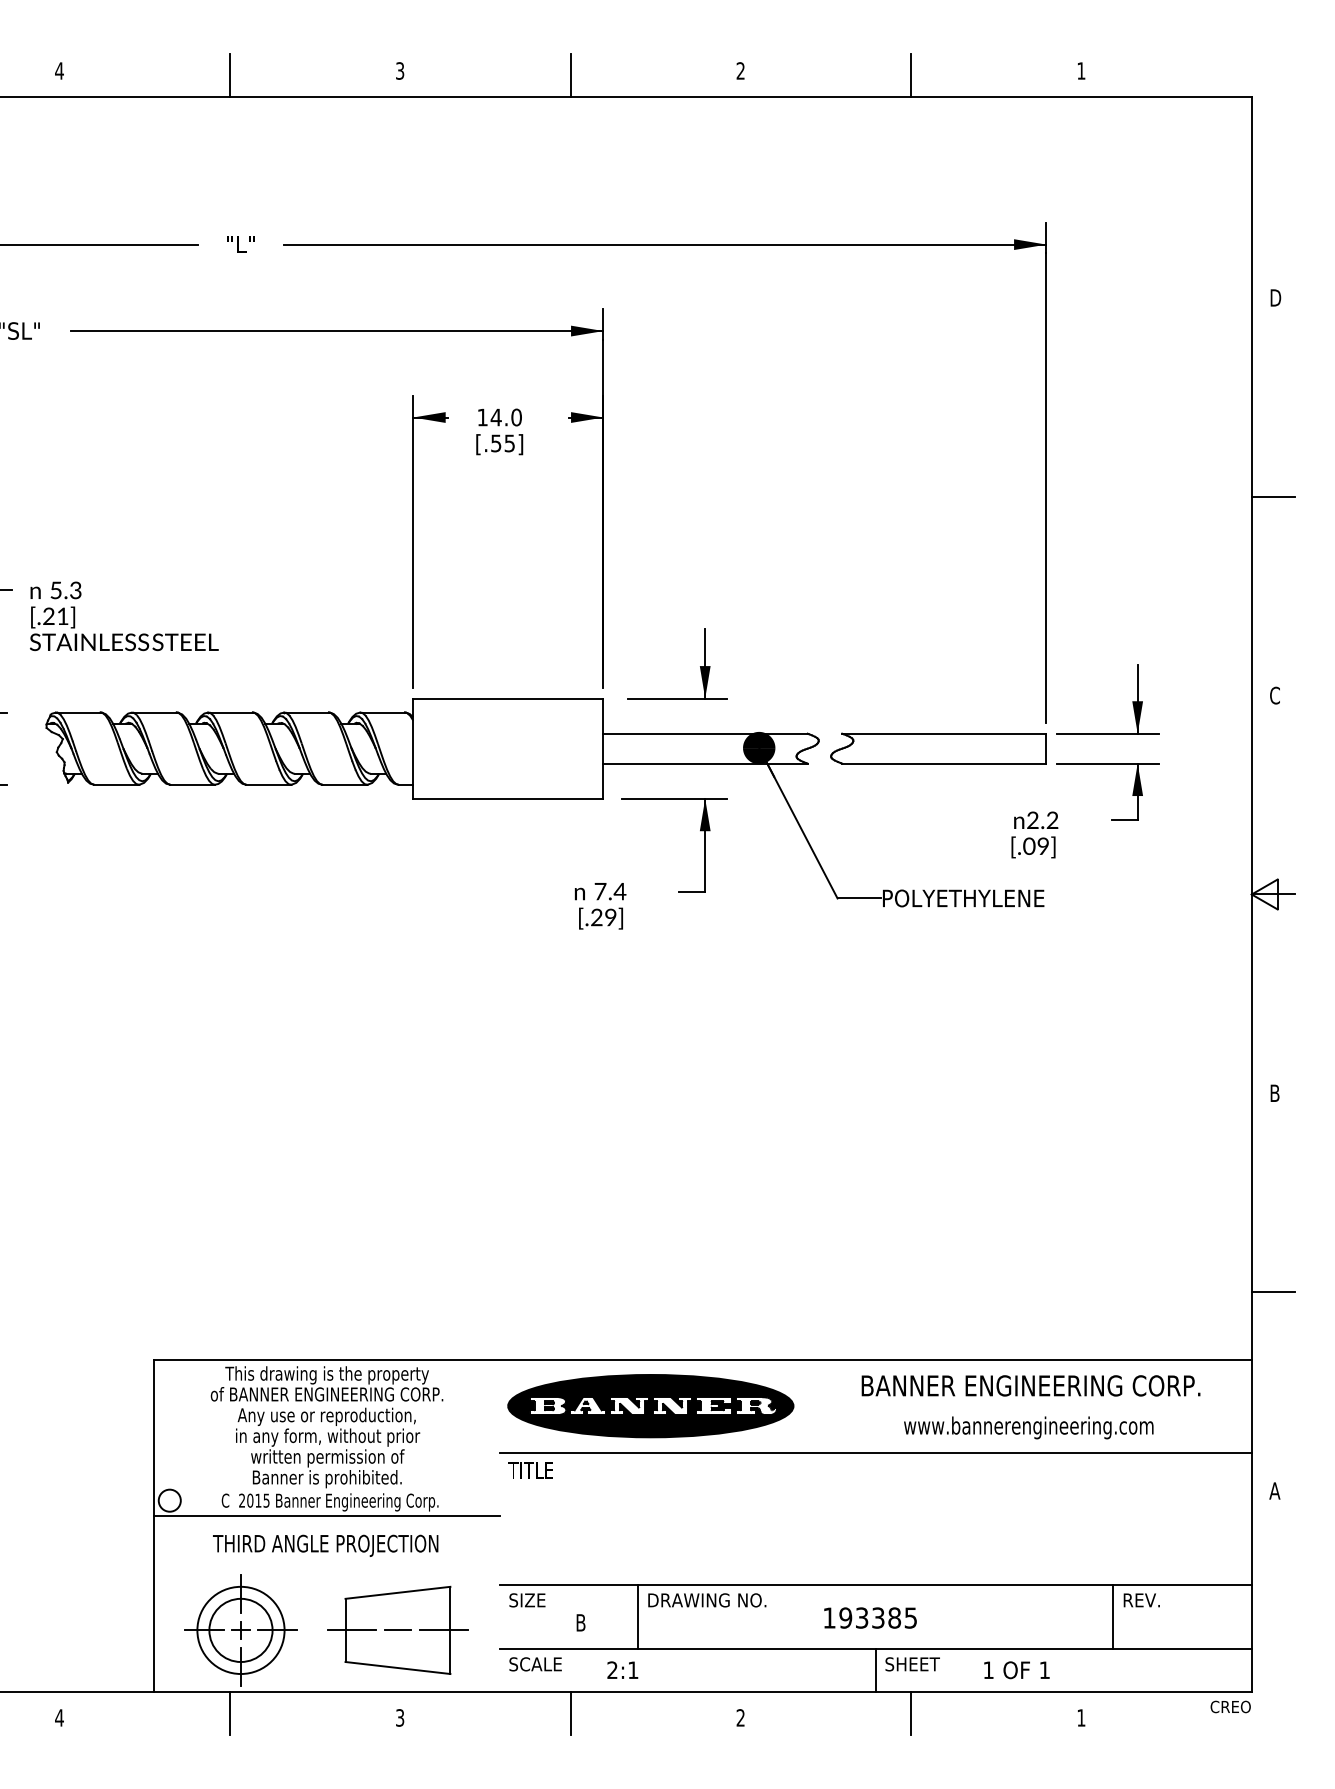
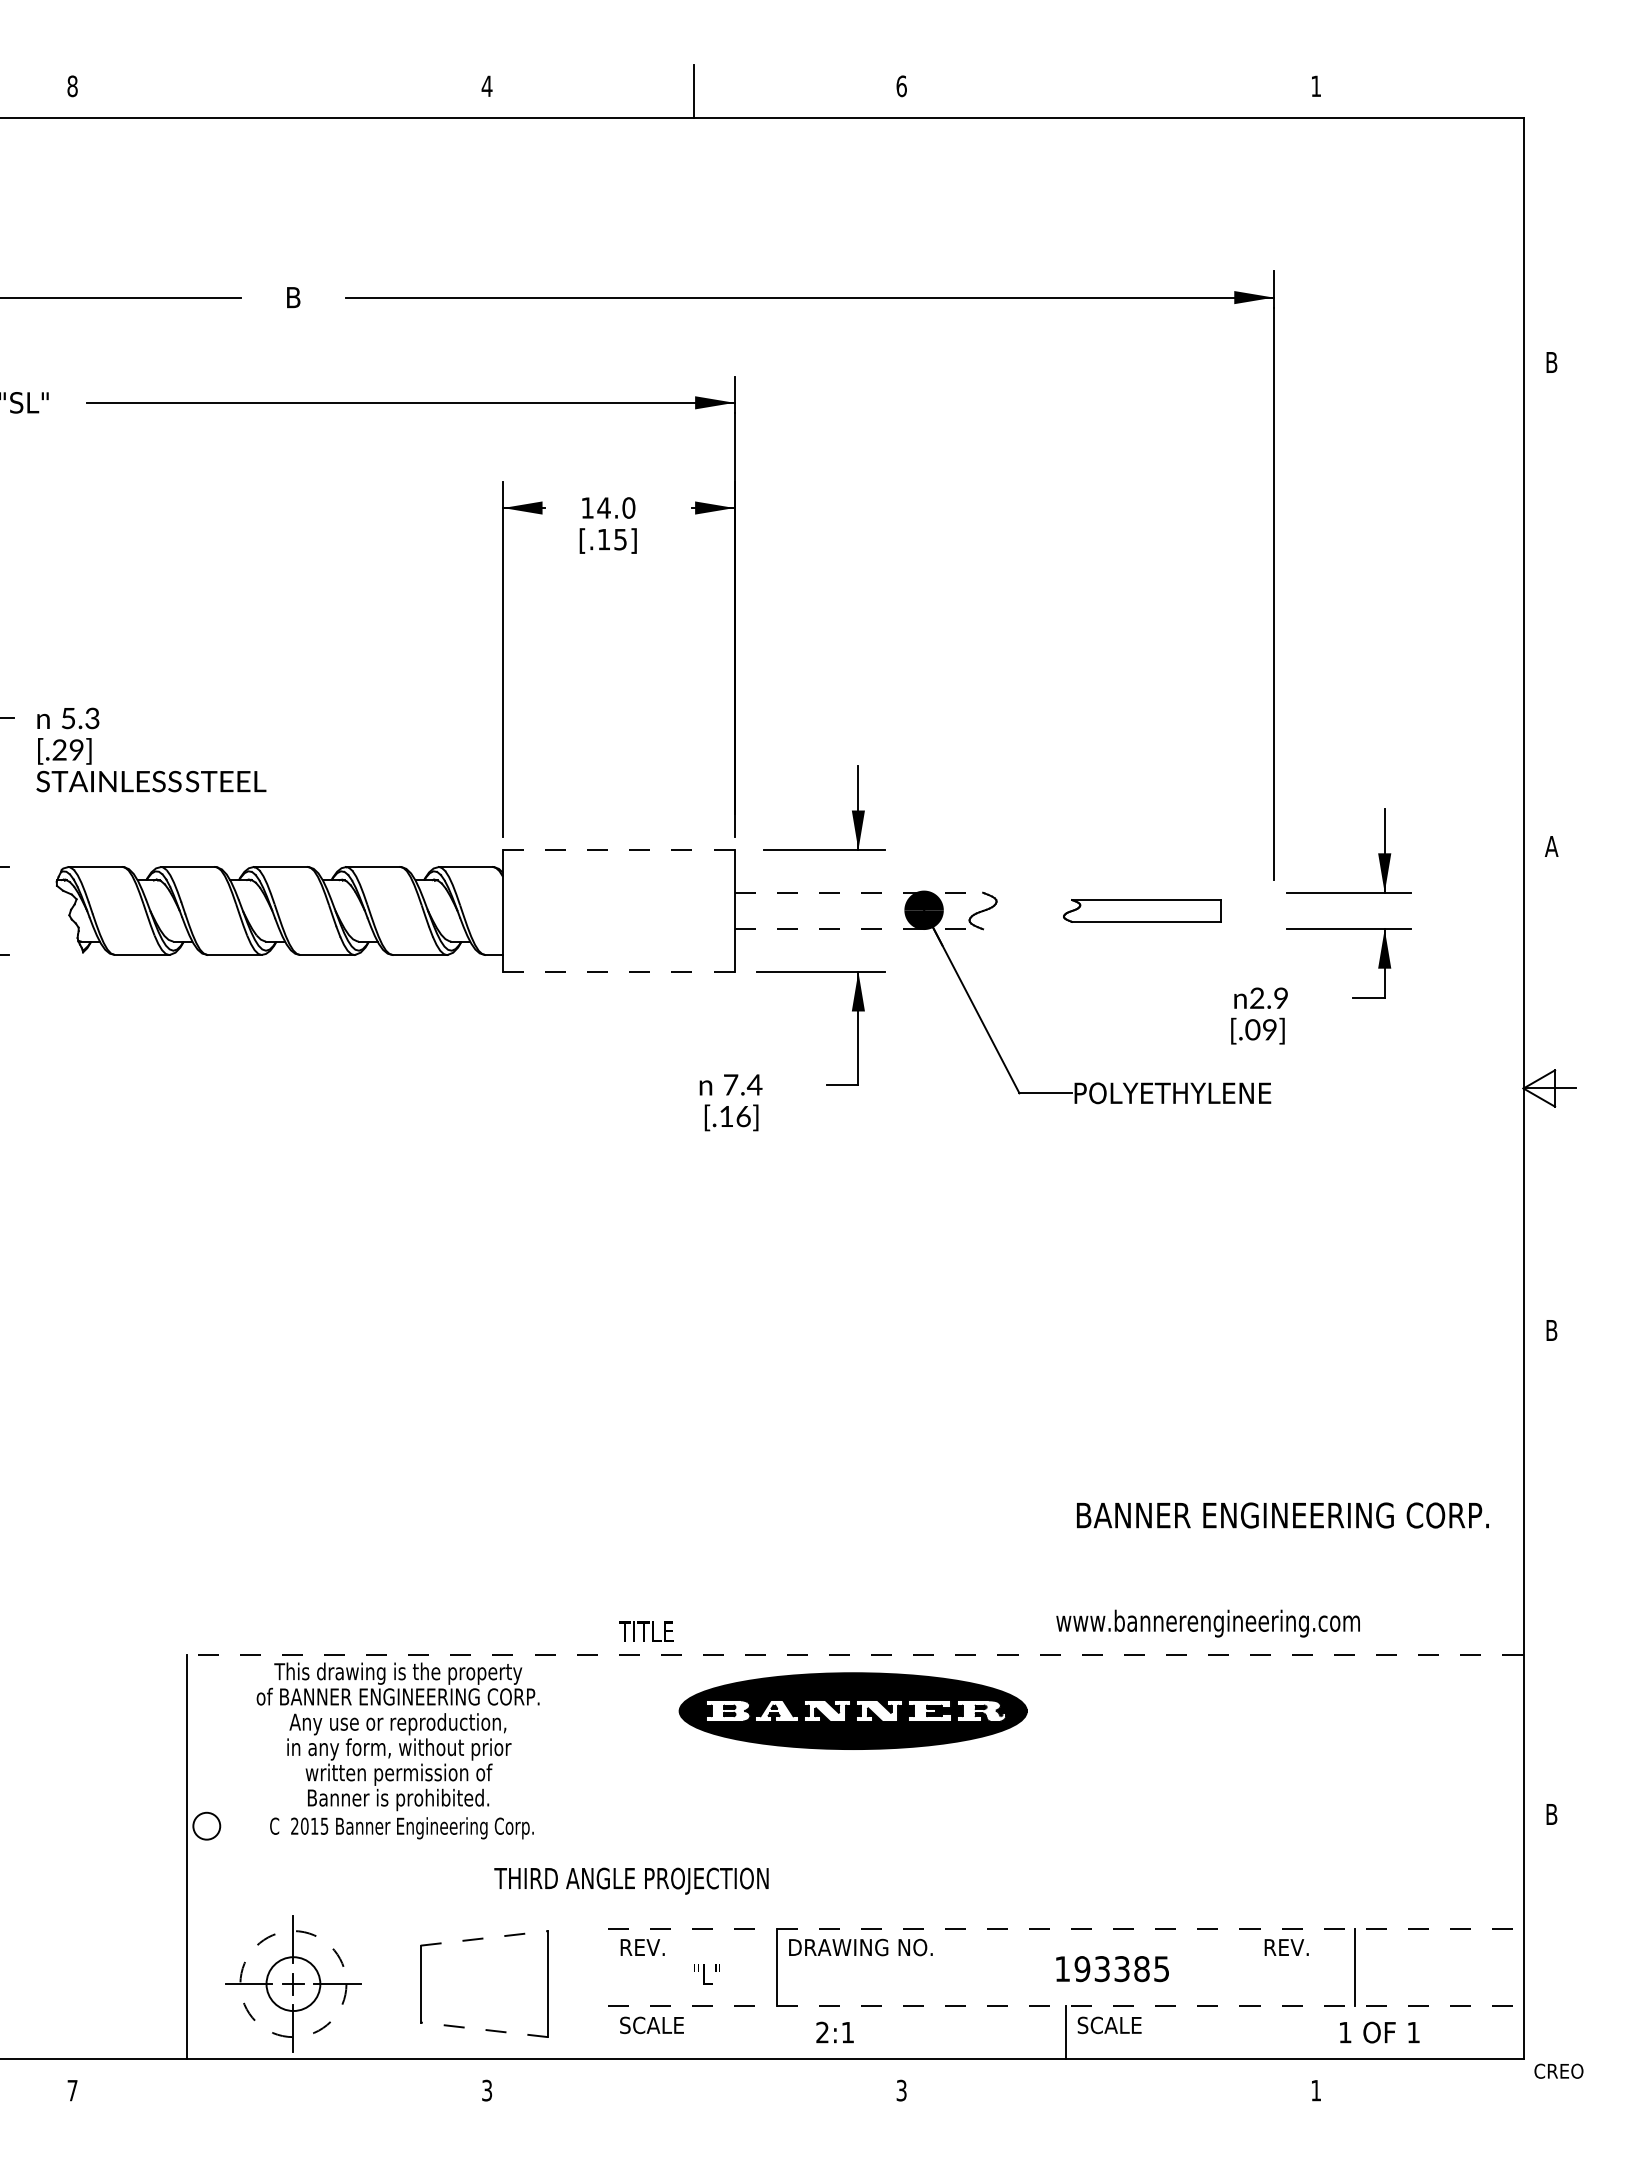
text: (59, 71) -> (72, 86), 4 -> 8
text: (399, 71) -> (486, 86), 3 -> 4
text: (740, 71) -> (901, 86), 2 -> 6
line: (229, 75) -> (279, 91), removed
line: (910, 75) -> (1108, 91), removed
text: (241, 244) -> (293, 297), "L" -> B
text: (1276, 297) -> (1553, 362), D -> B
text: (496, 443) -> (604, 539), [.55] -> [.15]
line: (1273, 496) -> (1549, 604), removed
text: (62, 615) -> (76, 749), [.21] -> [.29]
text: (1274, 695) -> (1551, 846), C -> A
line: (508, 698) -> (618, 849), solid -> dashed
line: (706, 733) -> (859, 892), solid -> dashed
part: (938, 748) -> (1142, 910), size x0.6
line: (706, 763) -> (859, 929), solid -> dashed
line: (508, 799) -> (618, 972), solid -> dashed
text: (1052, 820) -> (1281, 998), 2.2 -> 2.9
text: (603, 917) -> (734, 1116), [.29] -> [.16]
line: (1273, 1292) -> (1549, 1572), removed
line: (702, 1360) -> (854, 1655), solid -> dashed
text: (1030, 1385) -> (1282, 1515), moved
part: (650, 1405) -> (852, 1710), moved
text: (1028, 1427) -> (1207, 1623), moved
line: (875, 1453) -> (1065, 1768), removed
text: (531, 1470) -> (646, 1631), moved
text: (1274, 1491) -> (1551, 1814), A -> B
line: (326, 1515) -> (397, 1844), removed
text: (325, 1545) -> (631, 1880), moved
line: (875, 1584) -> (1065, 1928), solid -> dashed
line: (397, 1592) -> (484, 1938), solid -> dashed
text: (527, 1600) -> (642, 1947), SIZE -> REV.
text: (1141, 1600) -> (1286, 1947), moved
text: (870, 1618) -> (1112, 1969), moved
text: (580, 1622) -> (706, 1974), B -> "L"
circle: (241, 1629) -> (293, 1983), size x0.7
circle: (241, 1630) -> (293, 1984), solid -> dashed
line: (351, 1630) -> (428, 1984), removed
line: (397, 1630) -> (484, 1984), removed
line: (443, 1630) -> (539, 1984), removed
line: (875, 1648) -> (1065, 2006), solid -> dashed
text: (918, 1664) -> (1117, 2025), SHEET -> SCALE
line: (397, 1667) -> (483, 2029), solid -> dashed
text: (622, 1670) -> (834, 2032), moved
text: (1016, 1670) -> (1379, 2032), moved
text: (1230, 1706) -> (1558, 2070), moved
line: (229, 1713) -> (279, 2085), removed
line: (570, 1713) -> (694, 2085), removed
line: (910, 1713) -> (1108, 2085), removed
text: (59, 1717) -> (72, 2090), 4 -> 7
text: (740, 1717) -> (901, 2090), 2 -> 3

